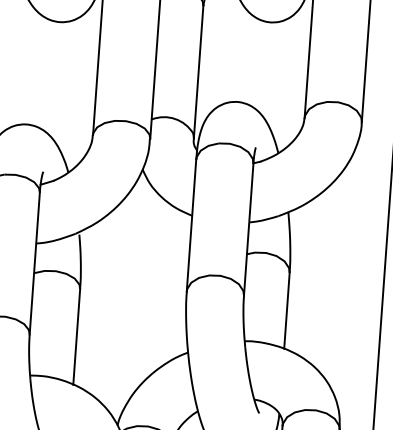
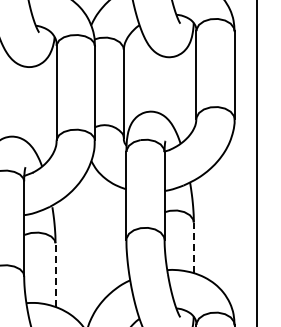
line: (286, 310) -> (193, 247), solid -> dashed
line: (76, 337) -> (55, 275), solid -> dashed

